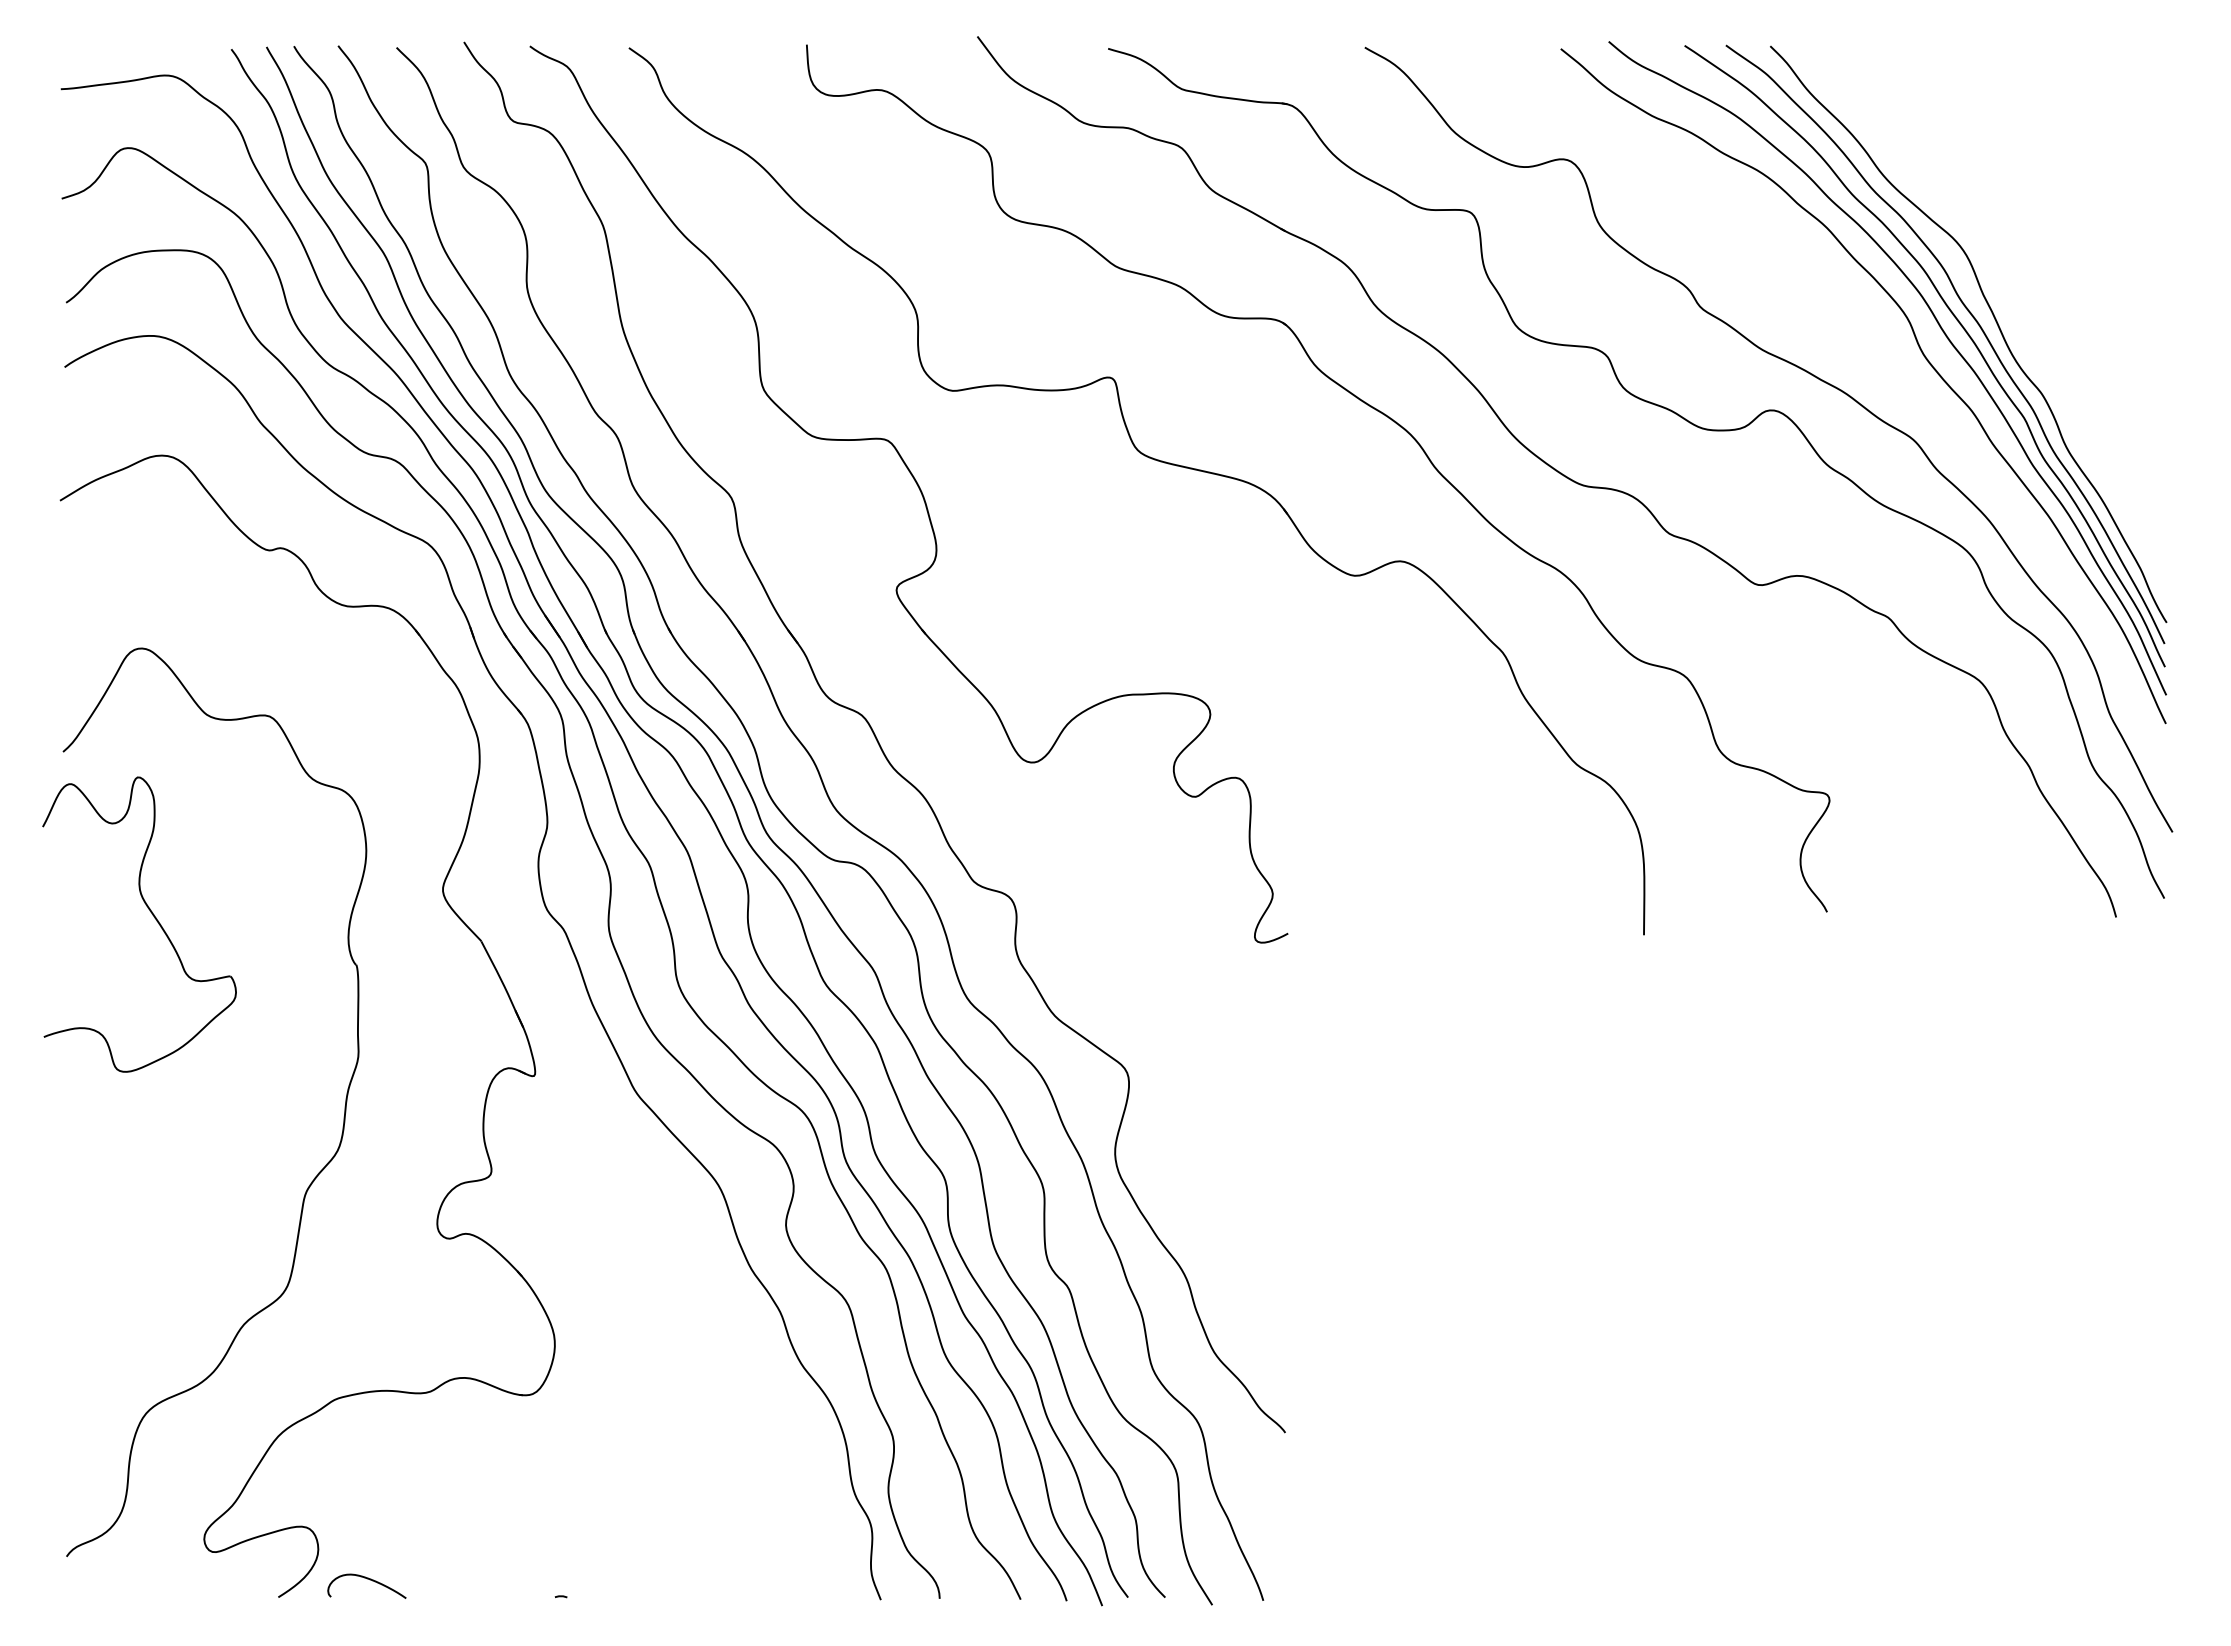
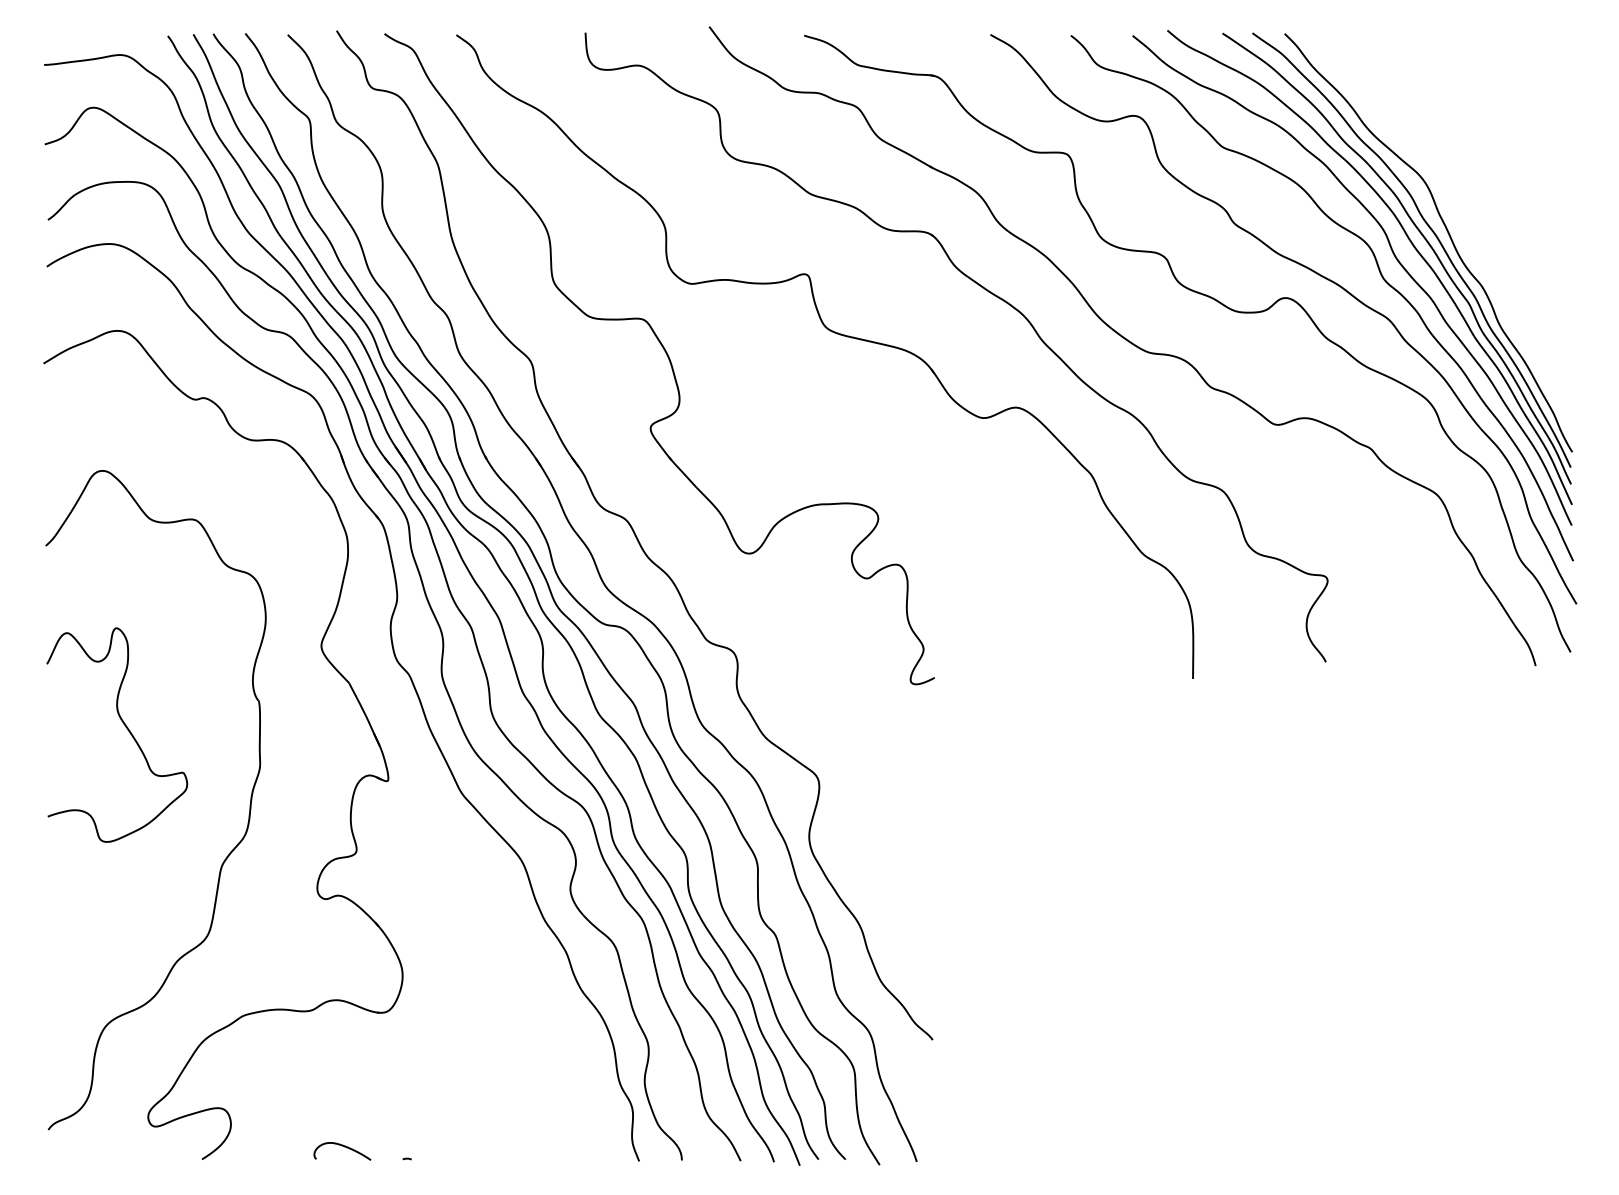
curve: (1901, 376) -> (1379, 273), added
part: (152, 915) -> (126, 728), moved
curve: (367, 1579) -> (342, 1146), moved

